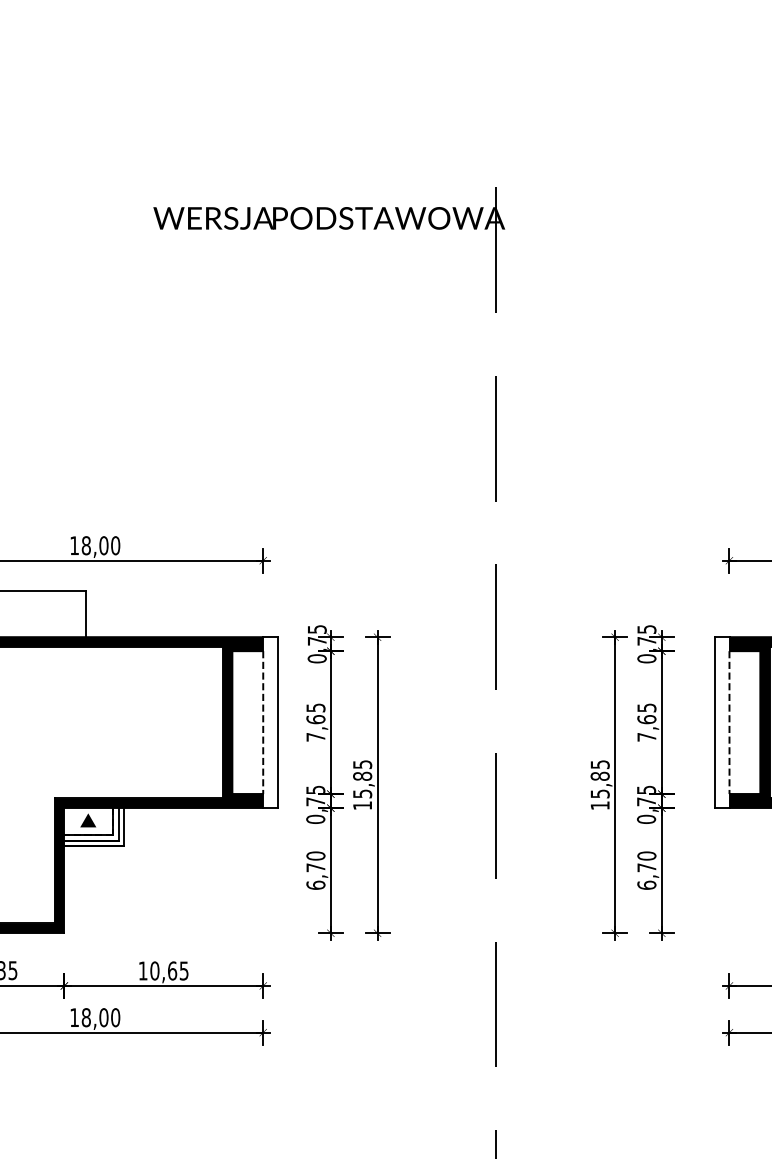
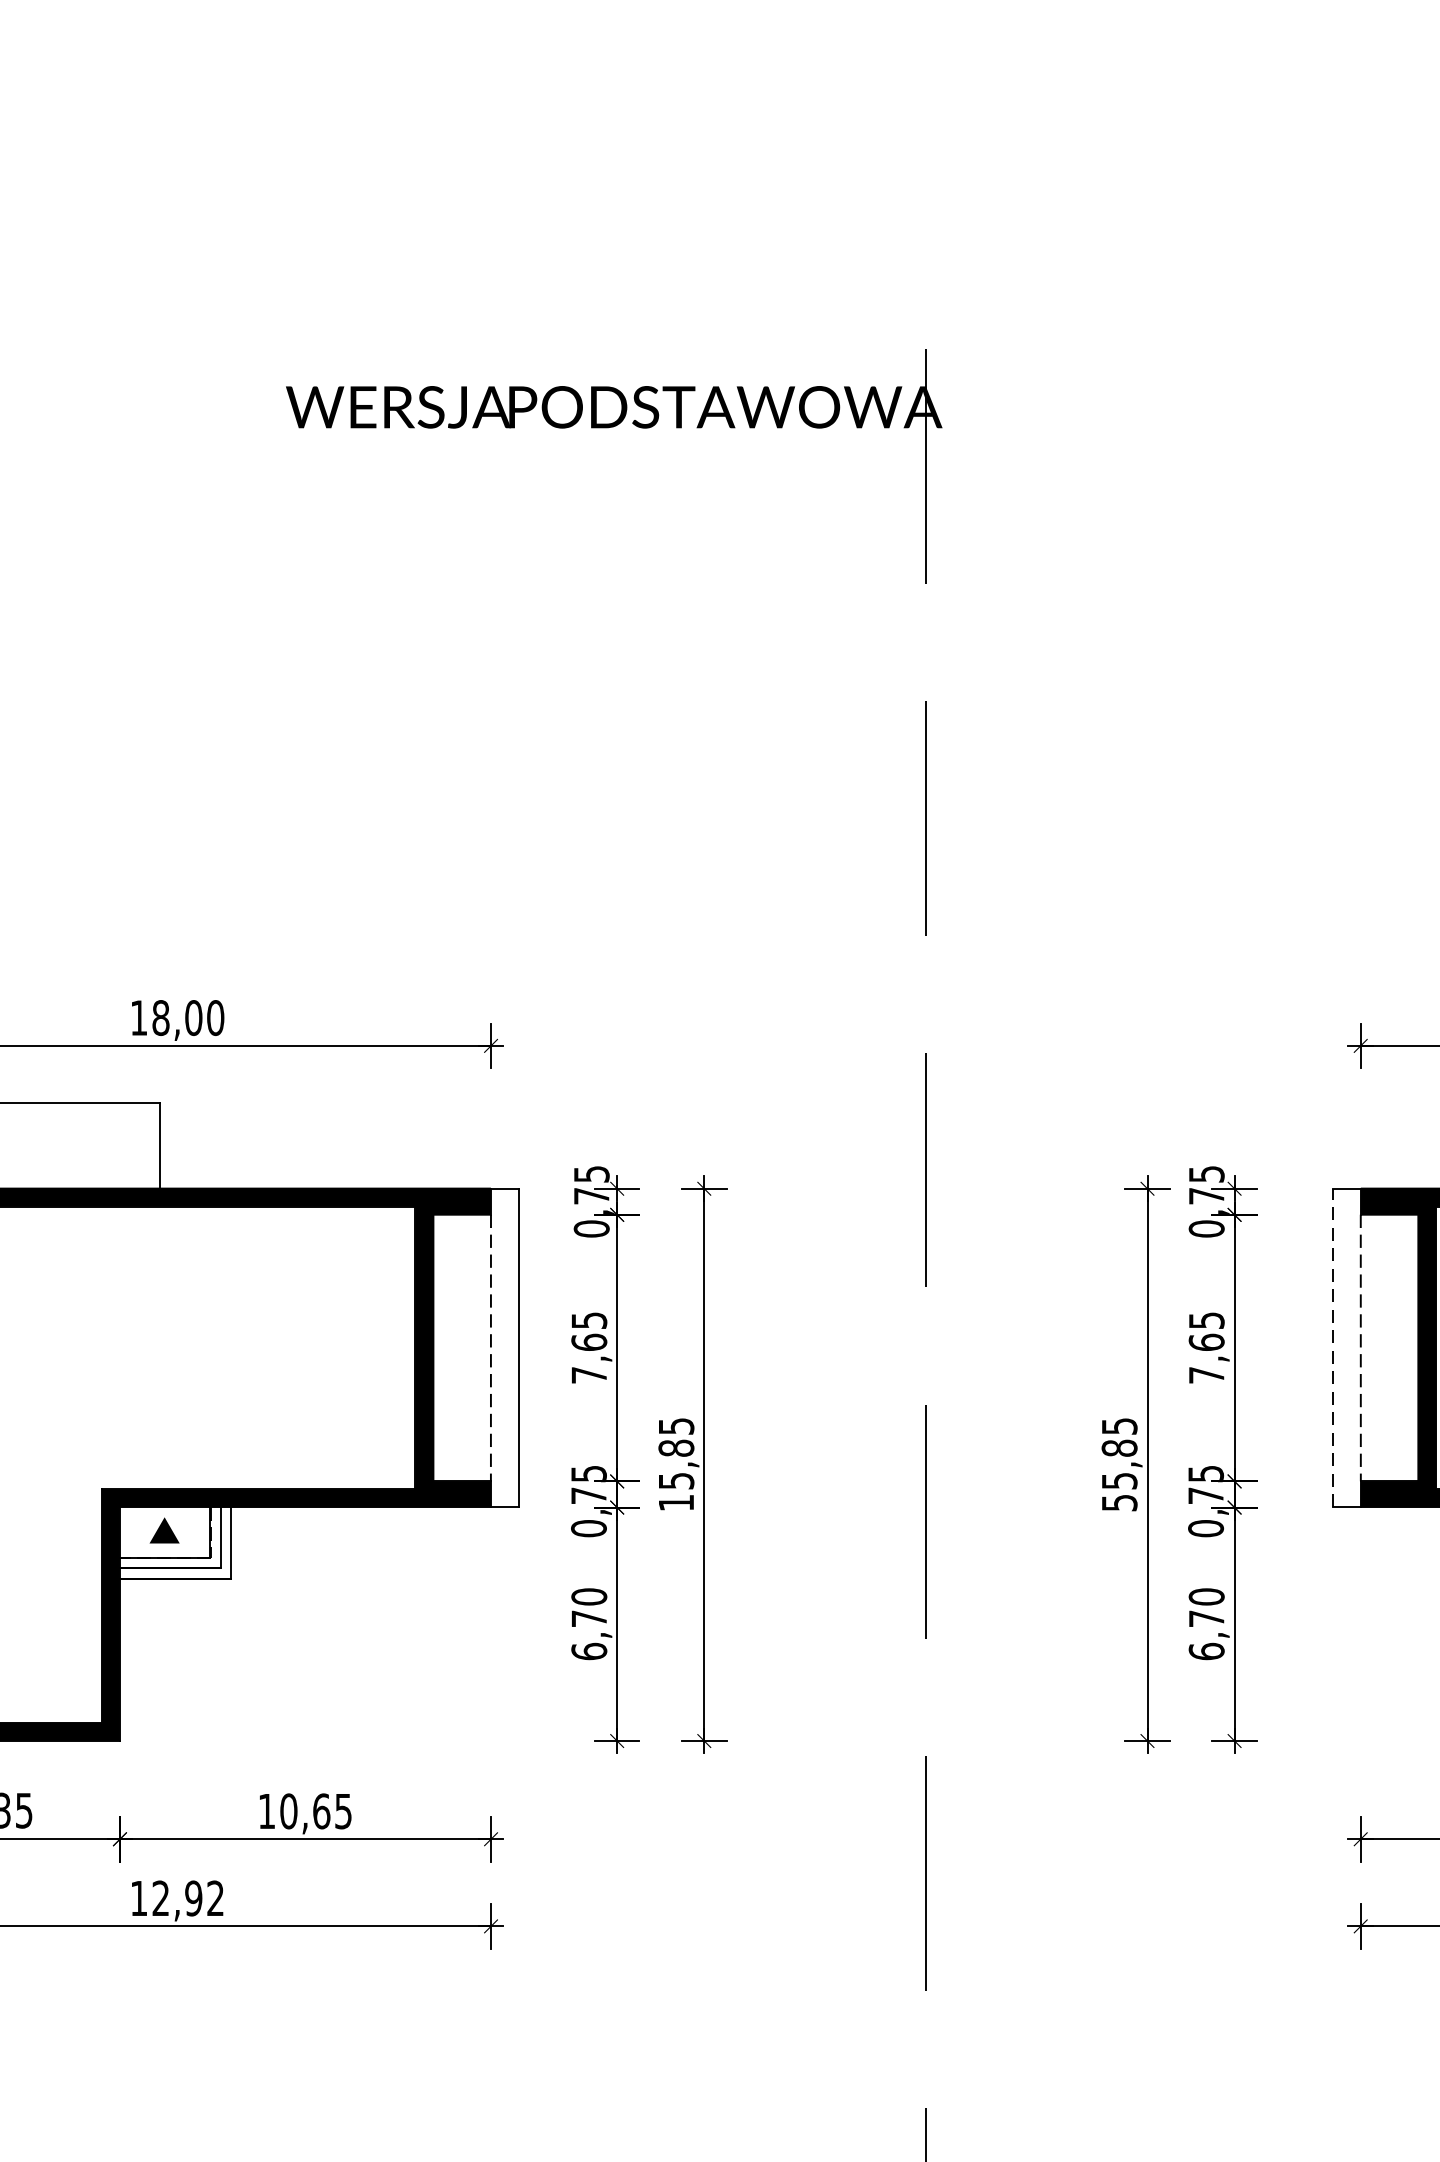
line: (714, 722) -> (1332, 1347), solid -> dashed
text: (599, 805) -> (1118, 1502), 15,85 -> 55,85
text: (100, 1017) -> (187, 1898), 18,00 -> 12,92

